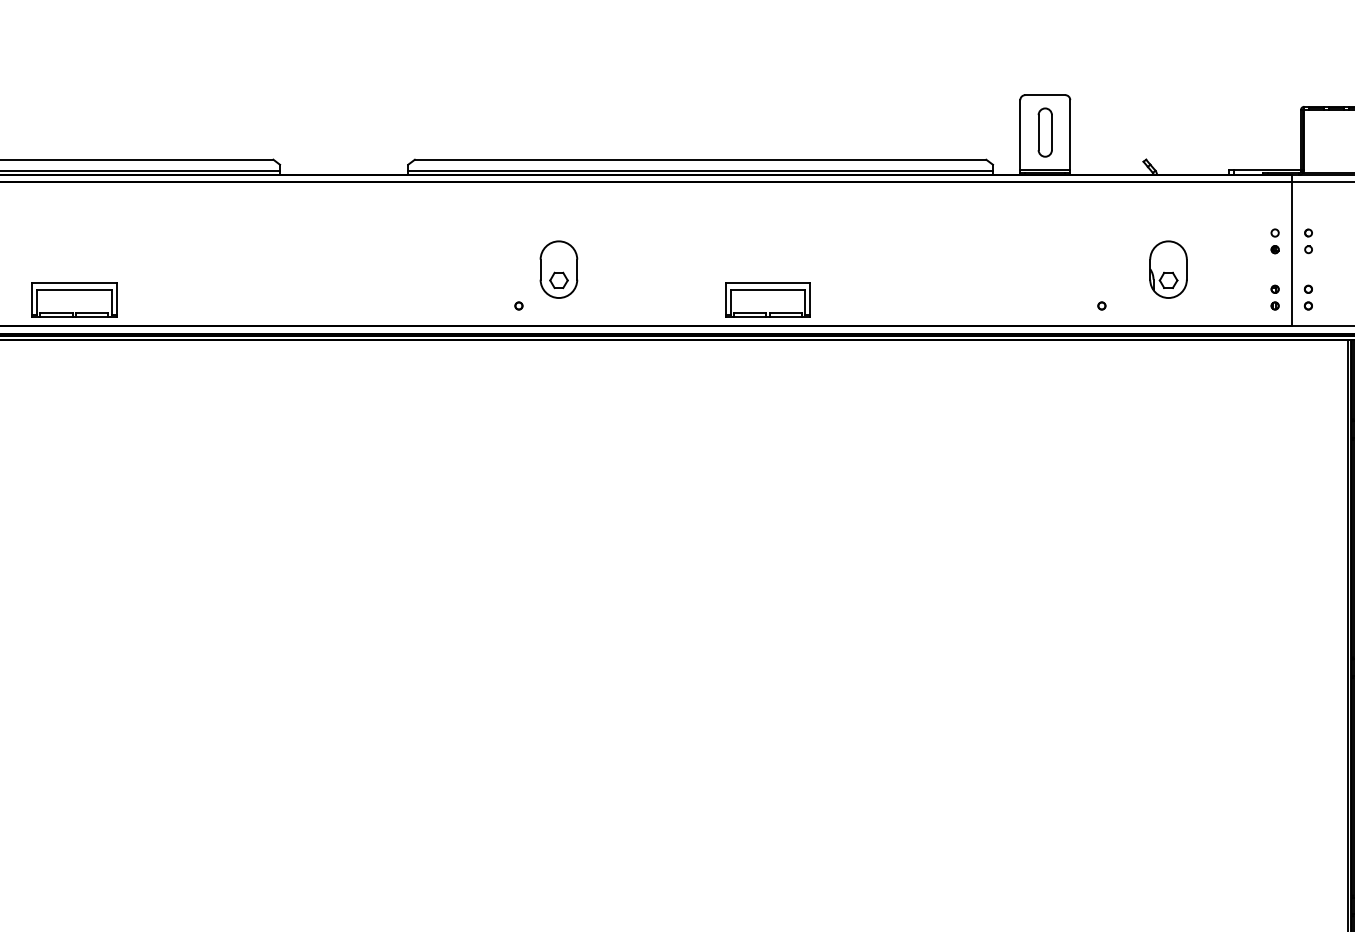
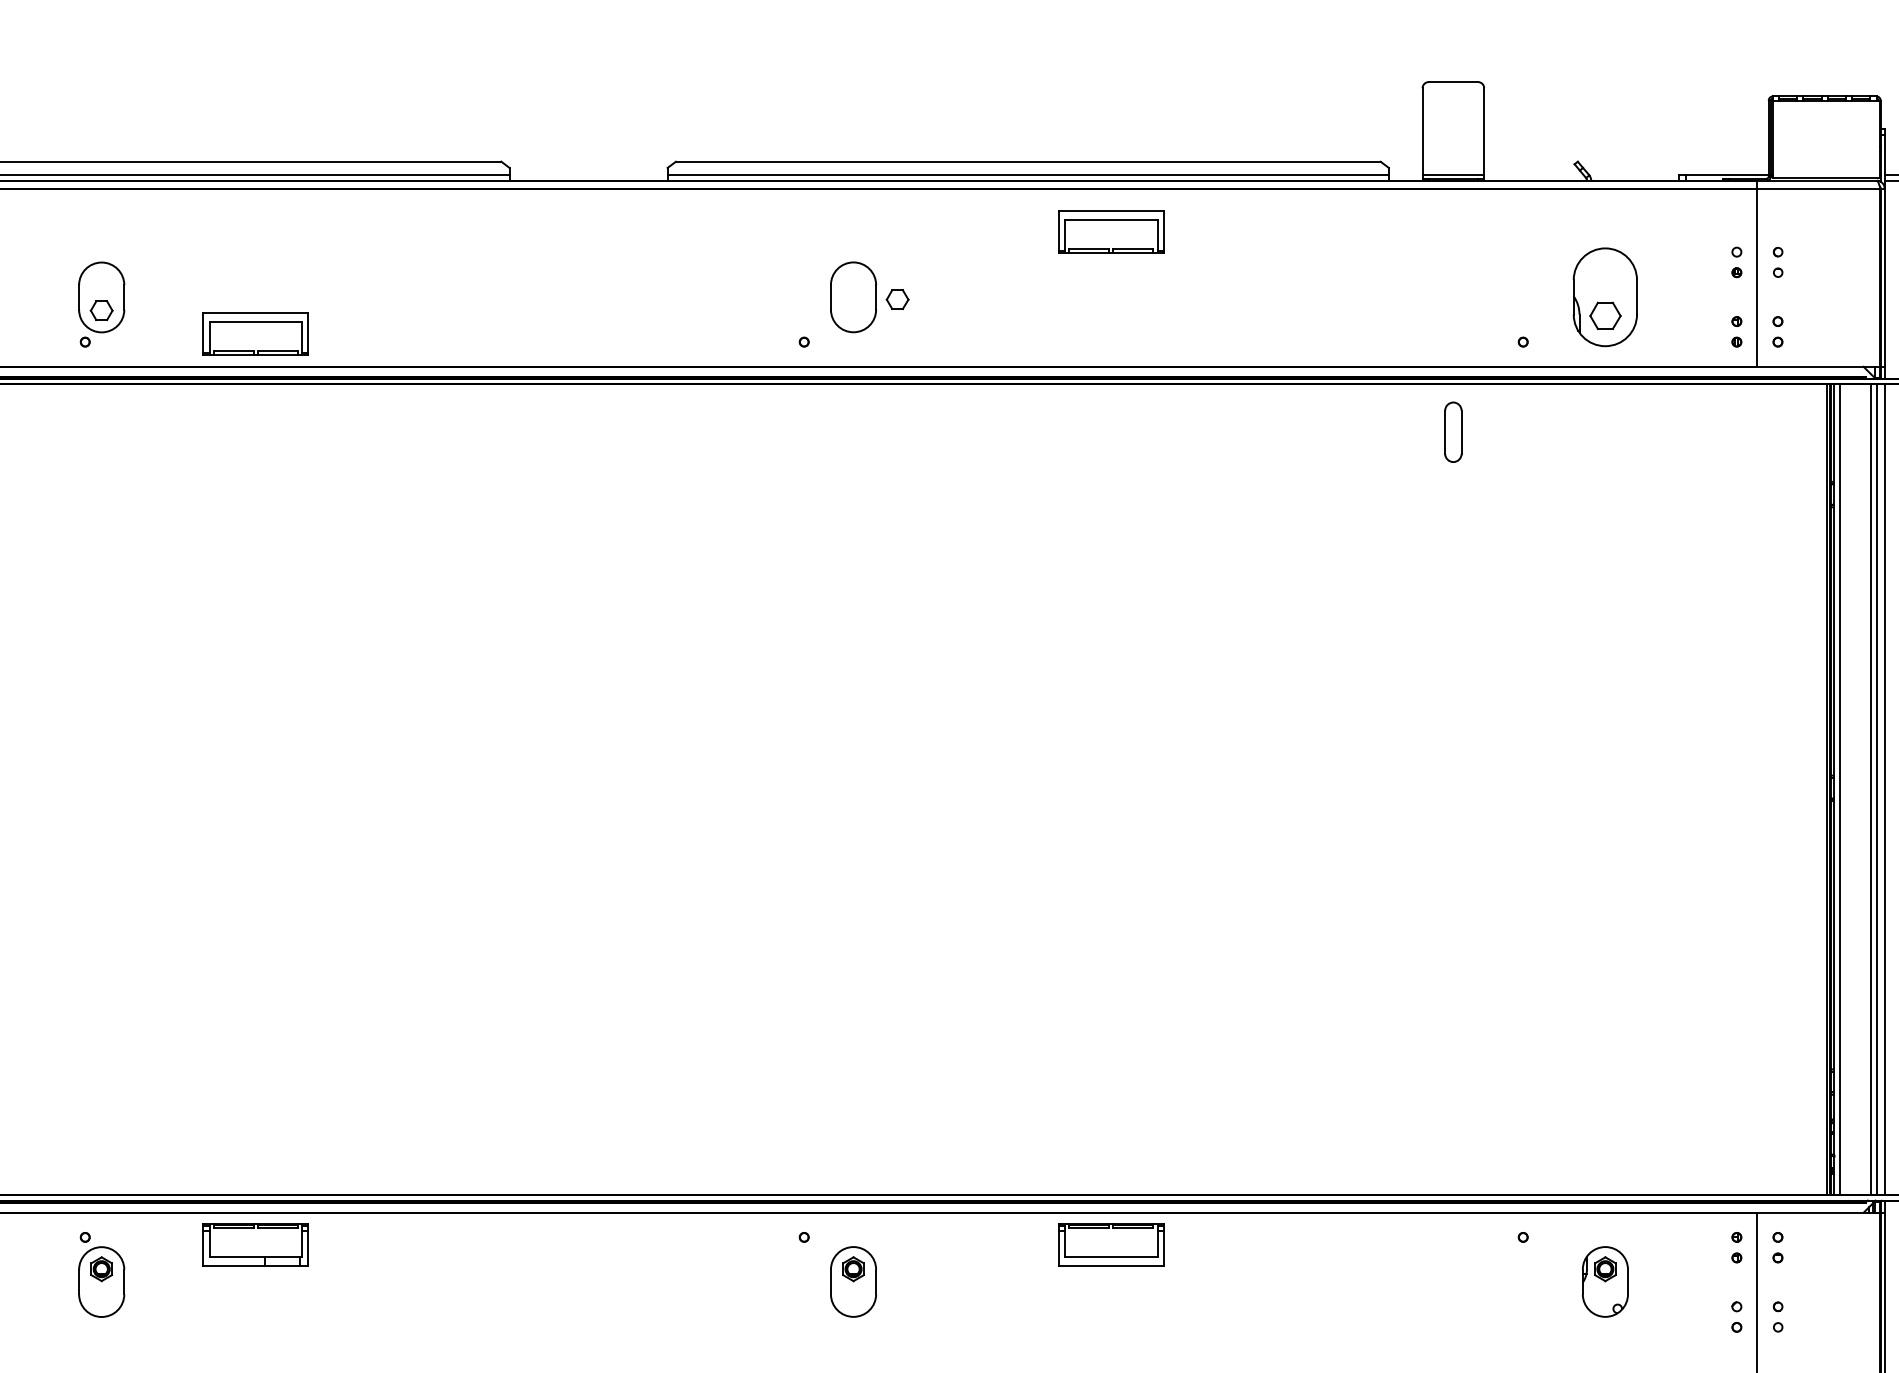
part: (1045, 131) -> (1453, 431), moved
part: (1168, 269) -> (1605, 297), size x1.4
part: (558, 280) -> (897, 299), moved
part: (768, 298) -> (1111, 231), moved

